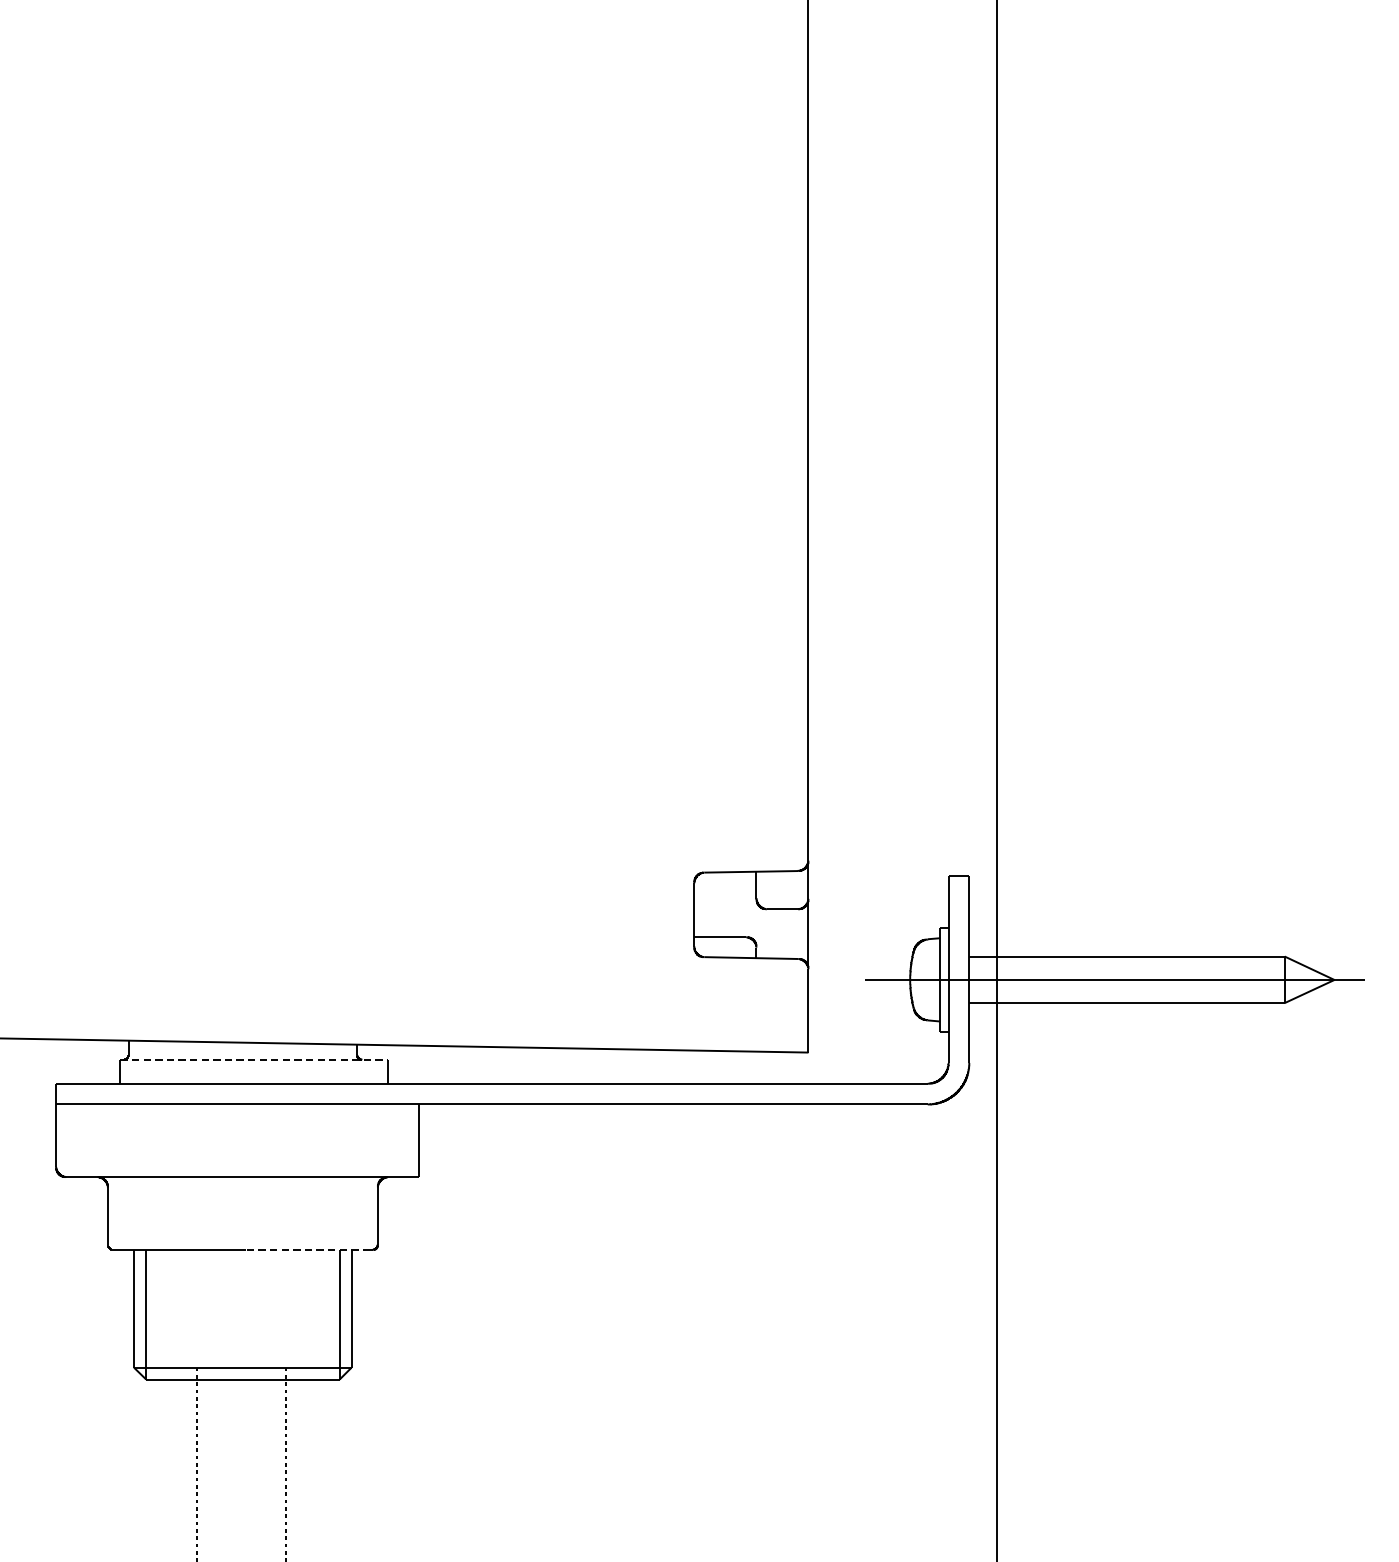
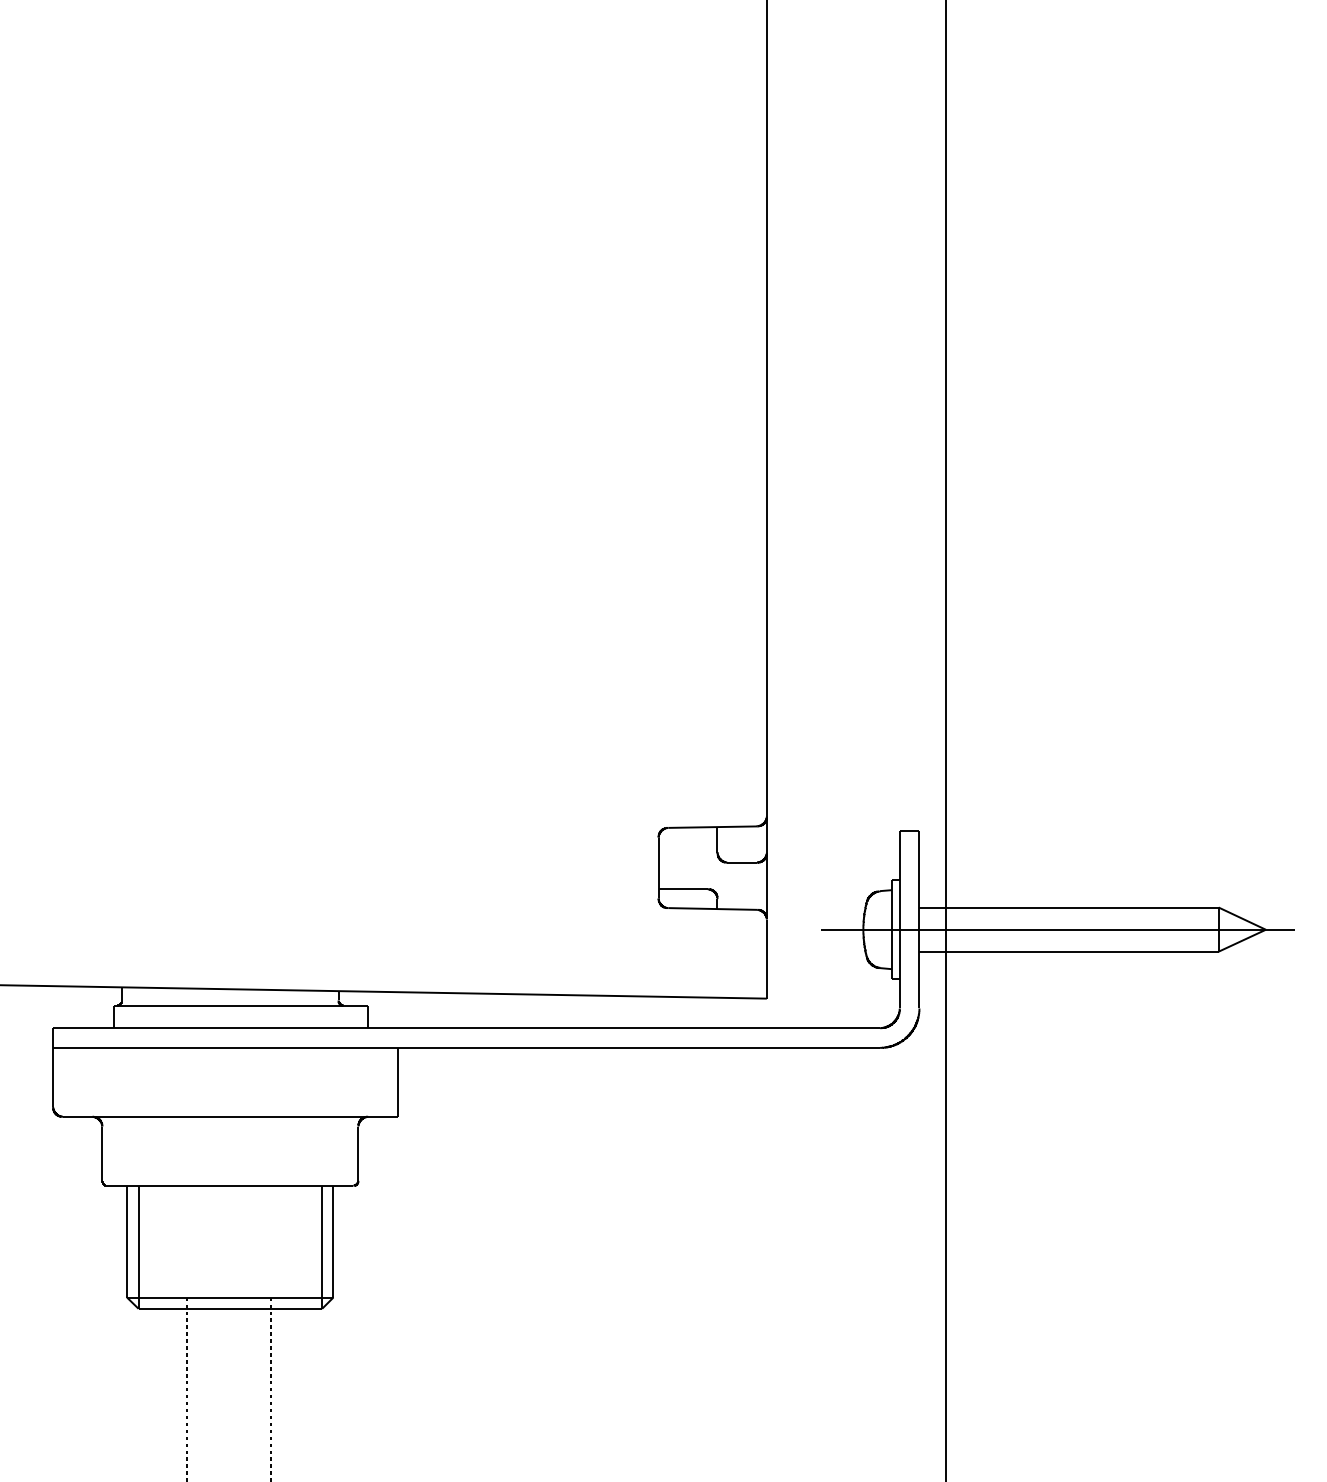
line: (254, 1059) -> (241, 1005), dashed -> solid
line: (307, 1249) -> (291, 1185), dashed -> solid

